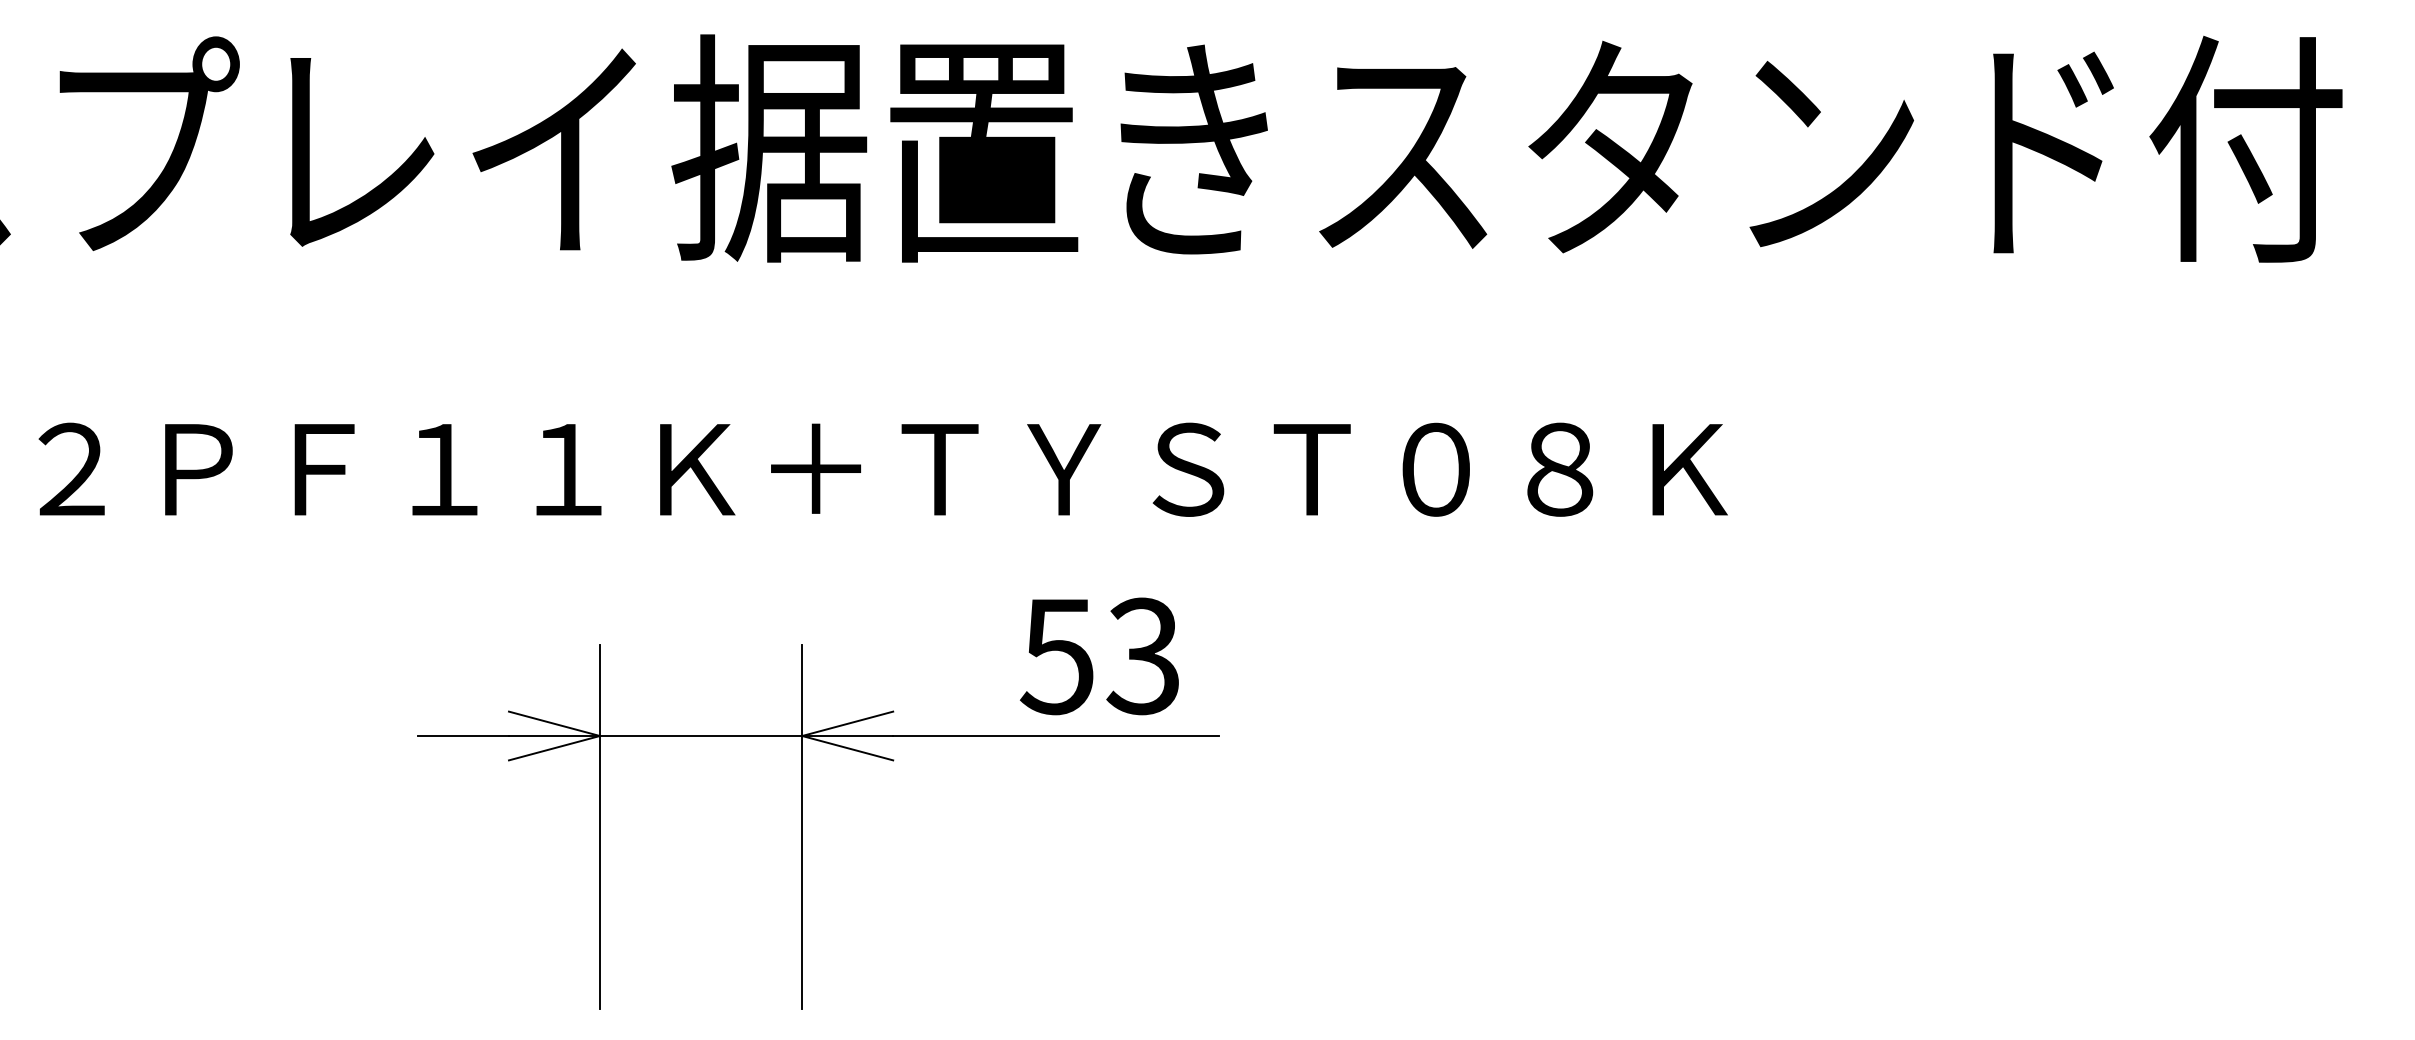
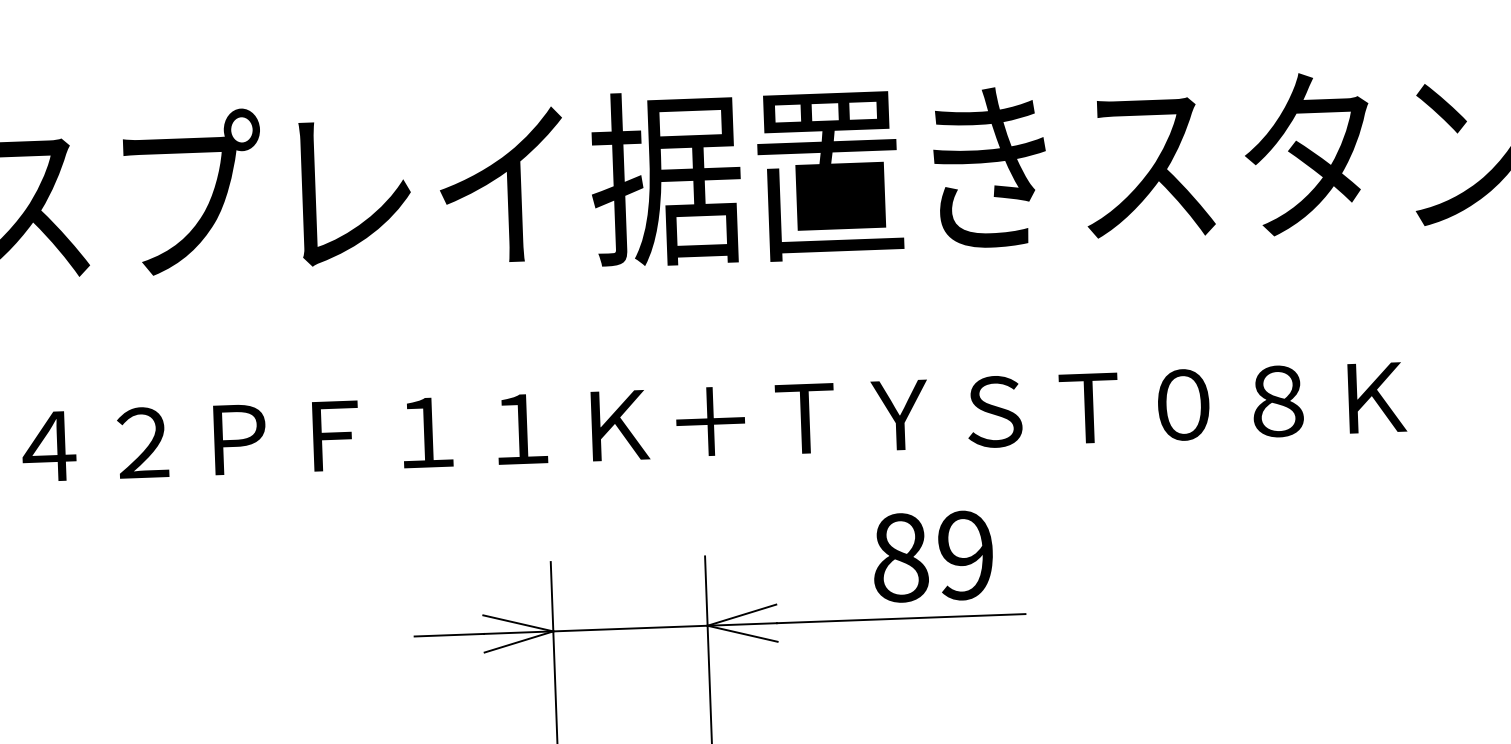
text: (1099, 656) -> (932, 556), 53 -> 89

